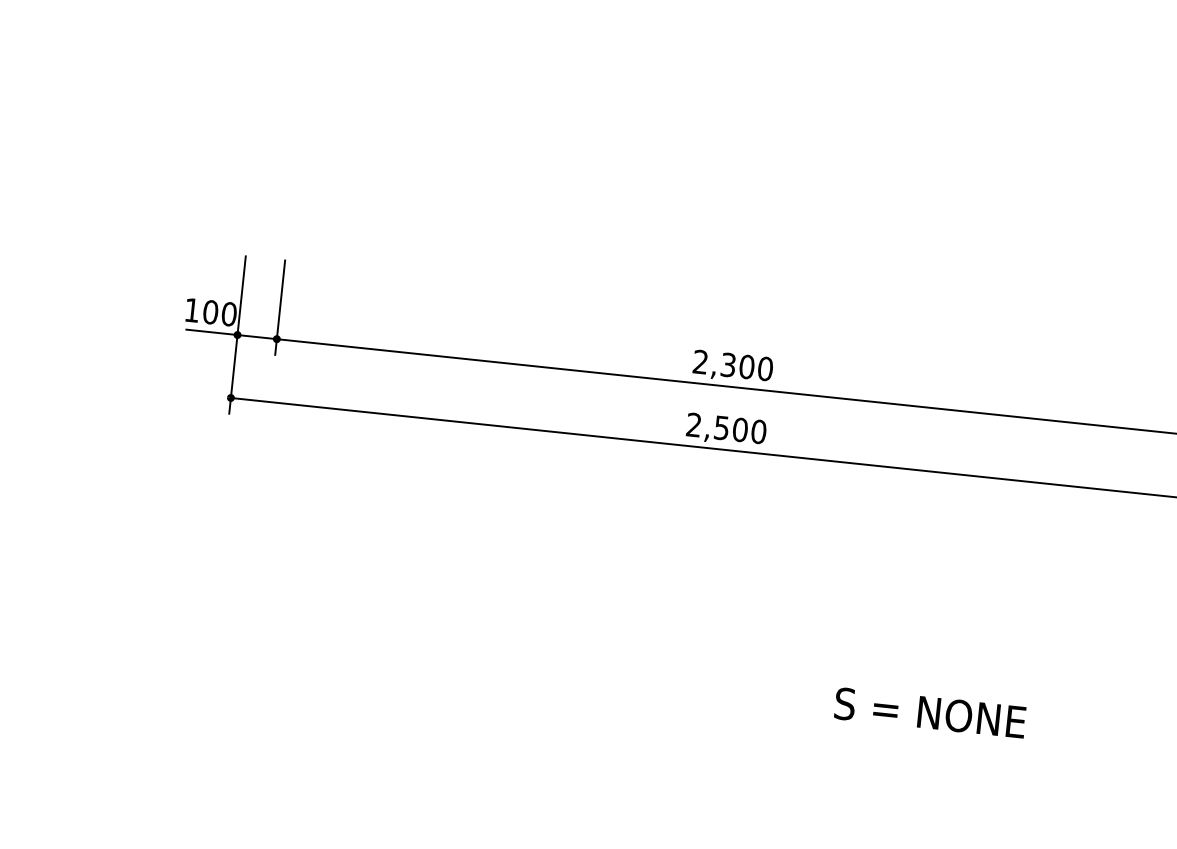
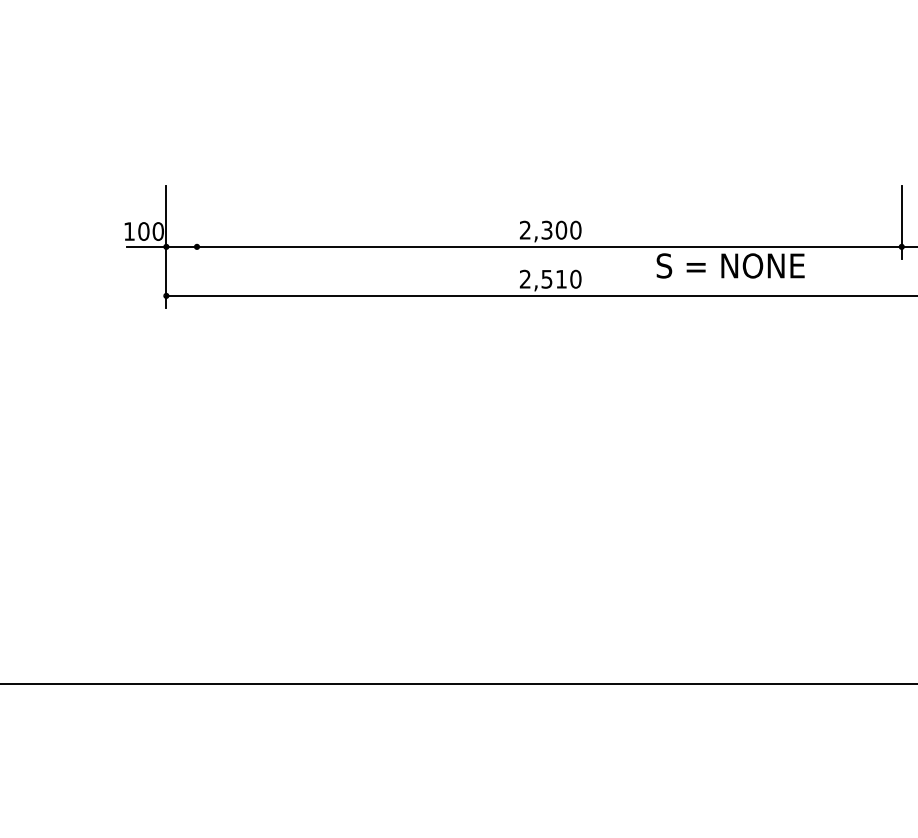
line: (280, 307) -> (197, 222), removed
text: (740, 428) -> (561, 278), 2,500 -> 2,510
text: (930, 712) -> (730, 265), moved

